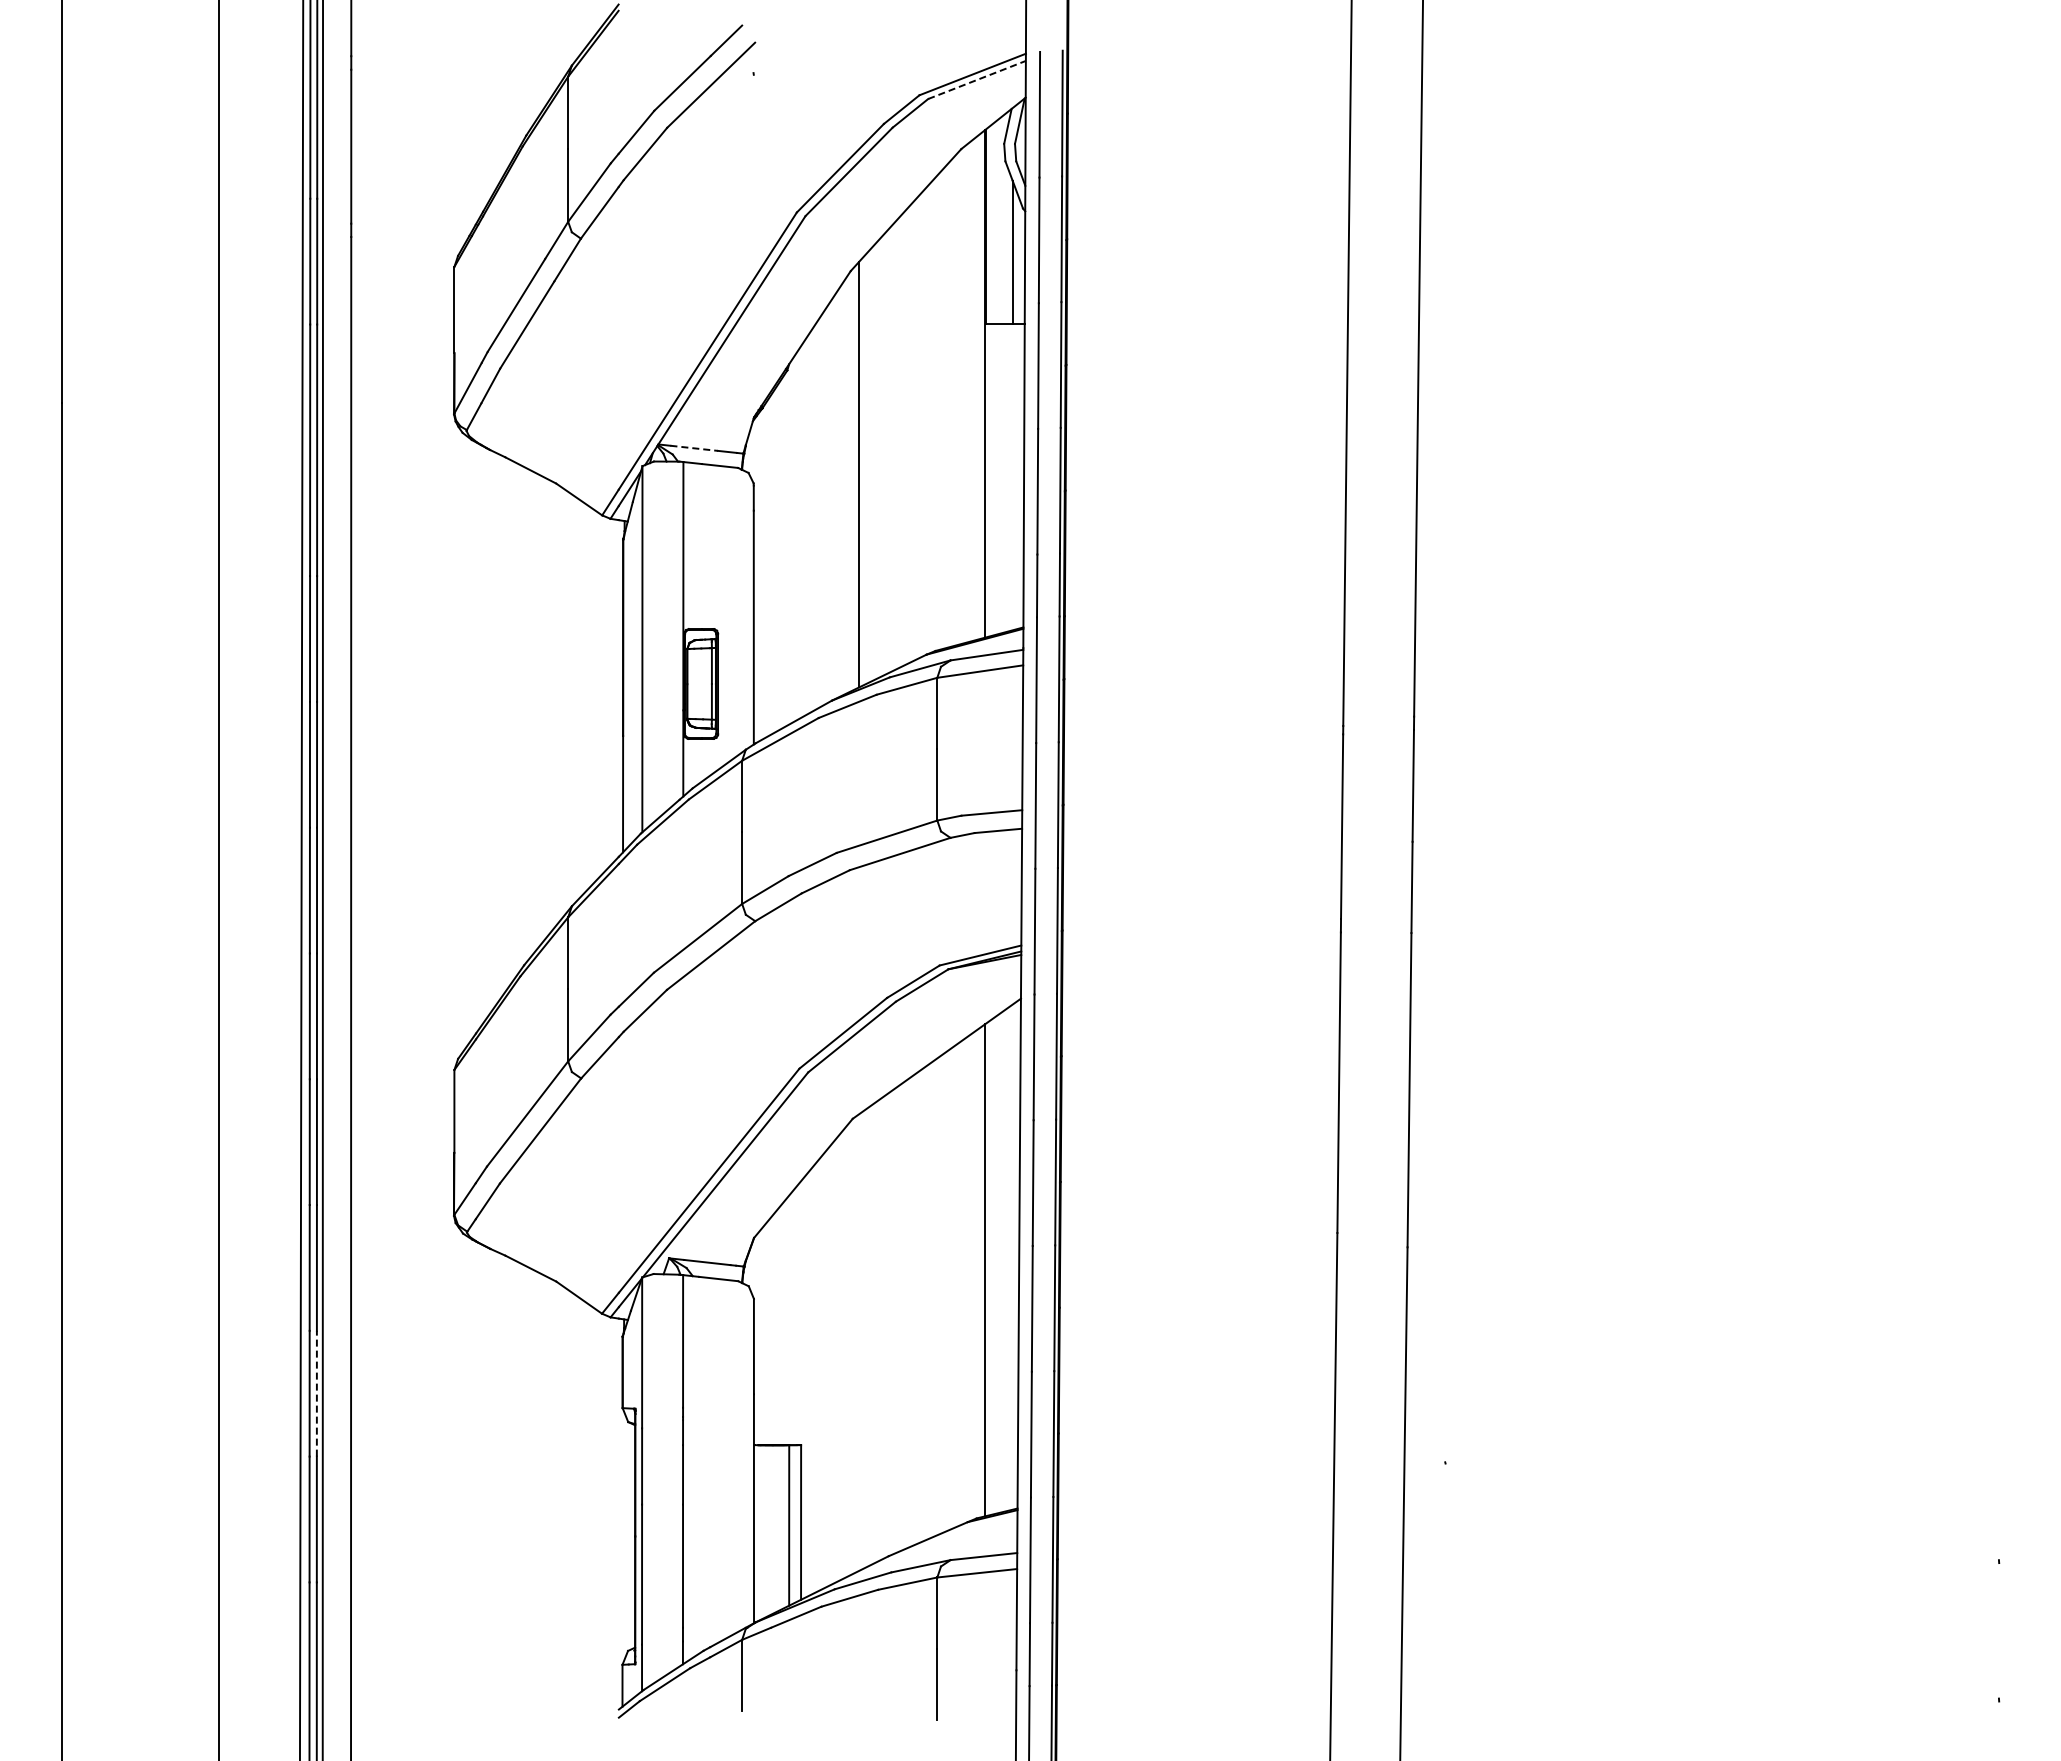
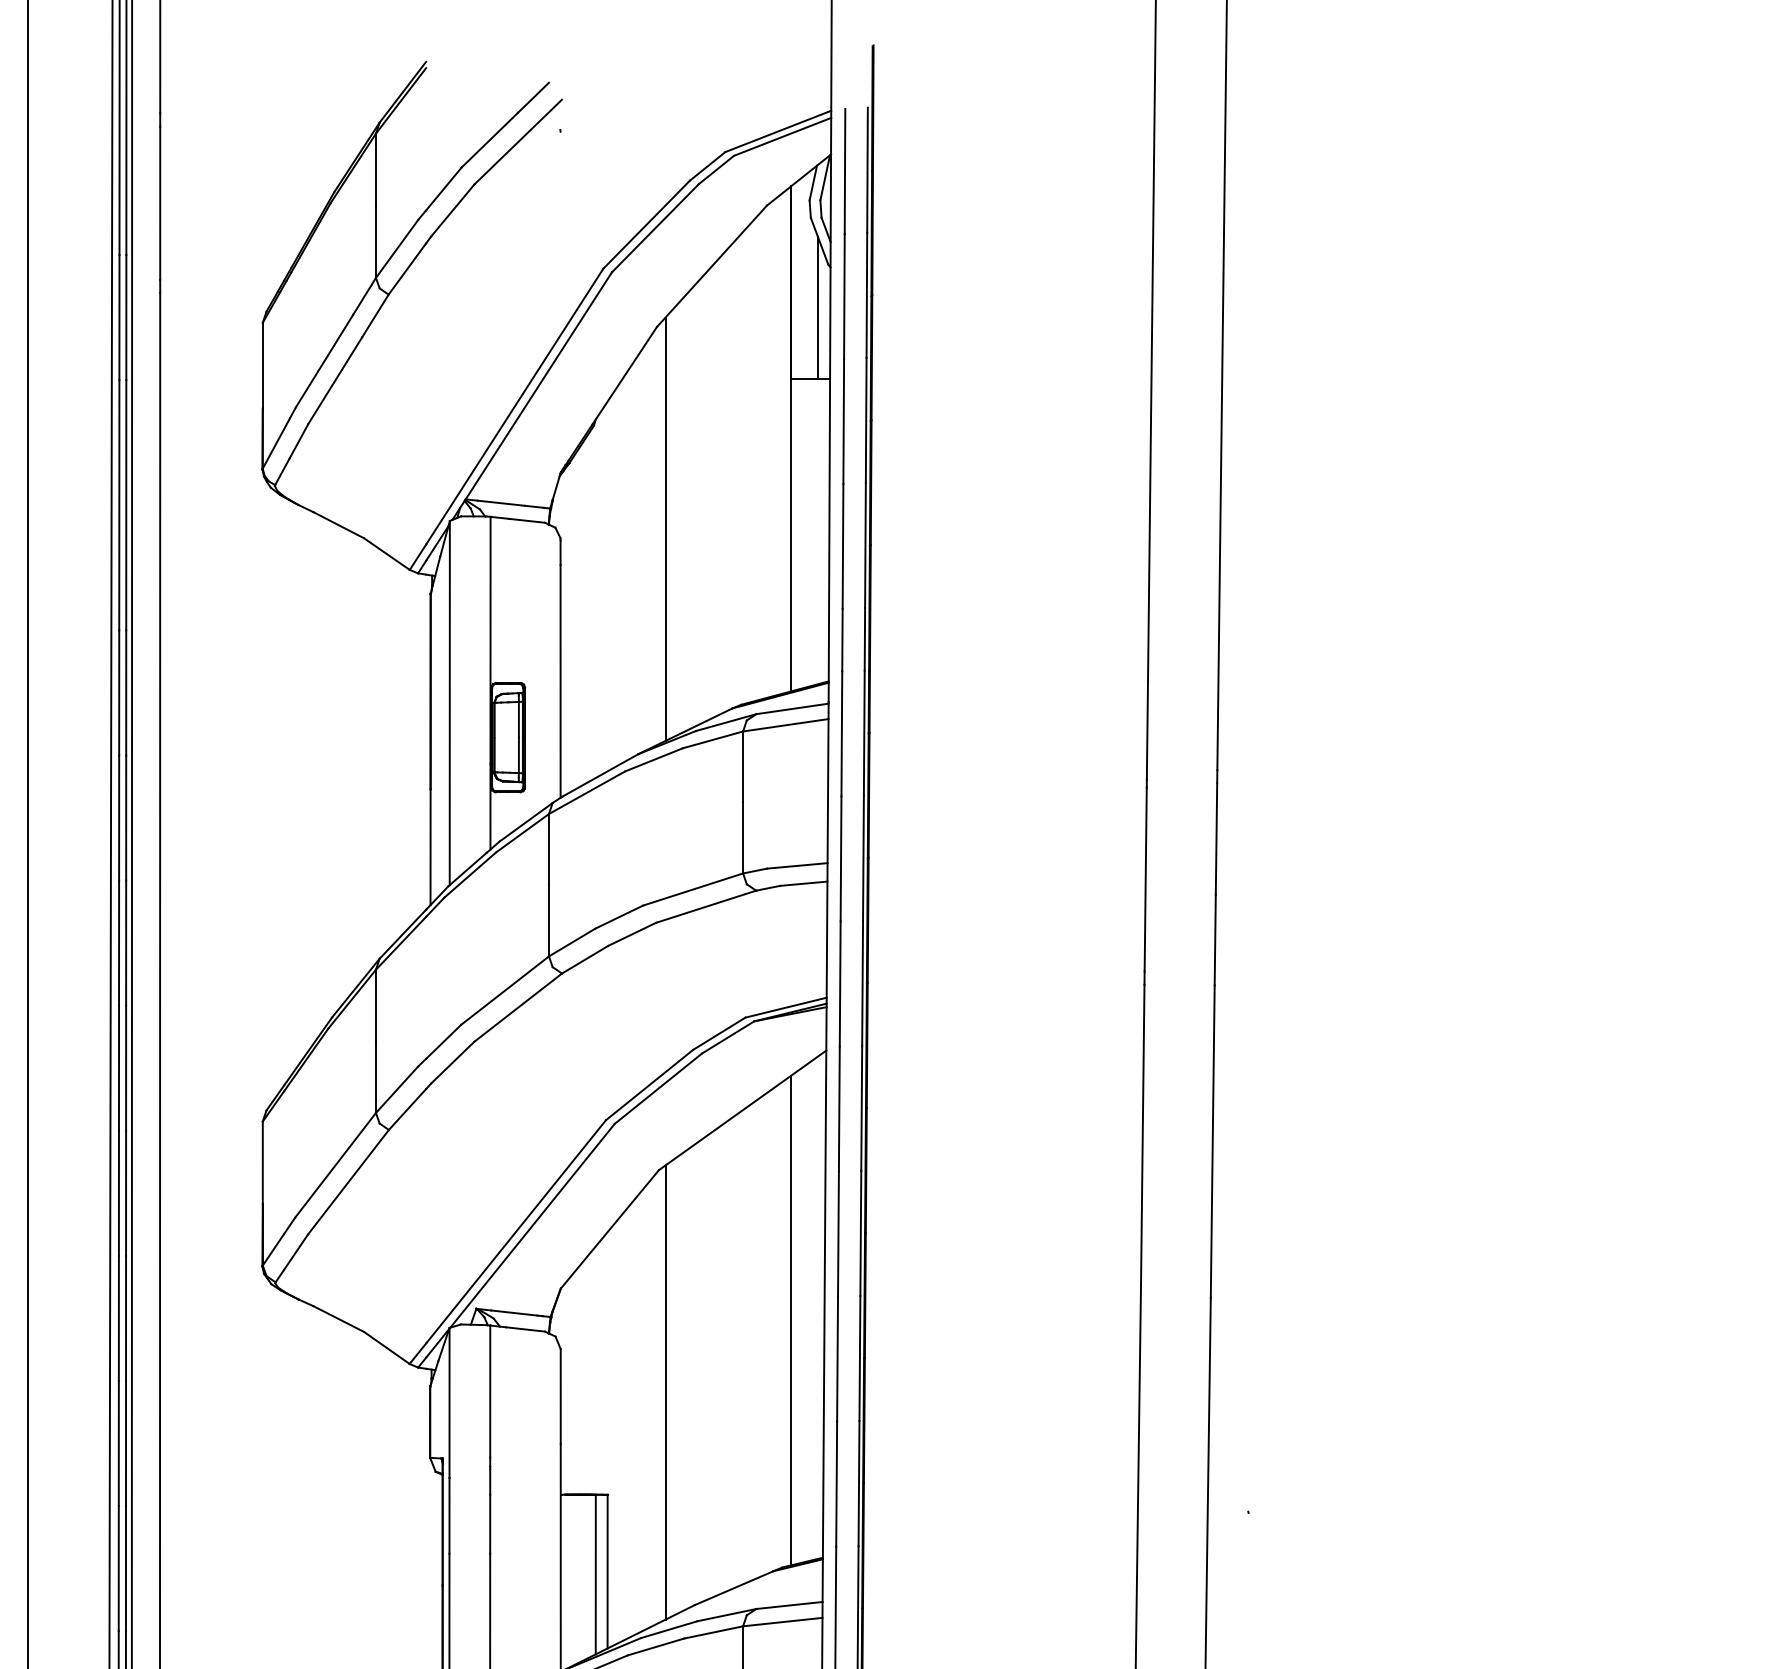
line: (977, 79) -> (783, 136), dashed -> solid
line: (694, 448) -> (501, 503), dashed -> solid
line: (859, 1342) -> (665, 1392), added
line: (316, 1393) -> (125, 1443), dashed -> solid

